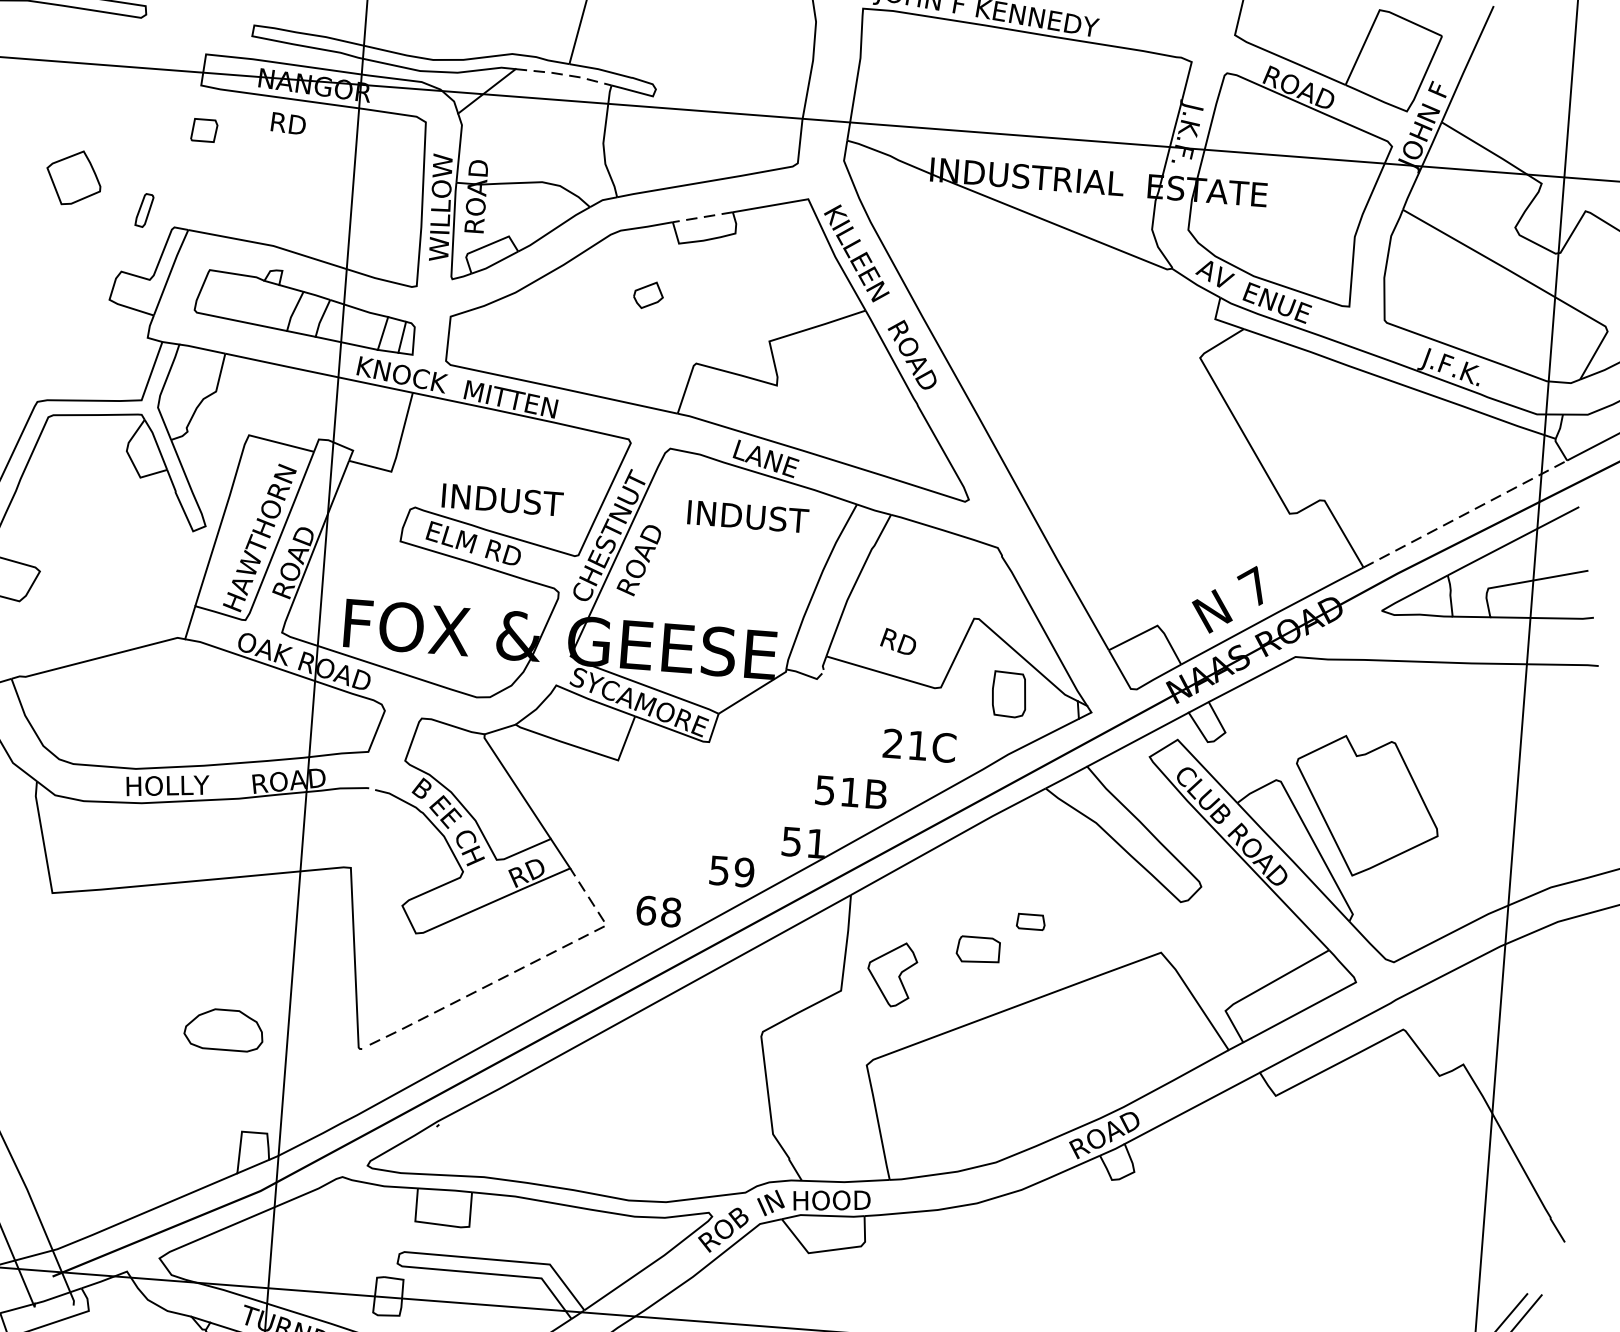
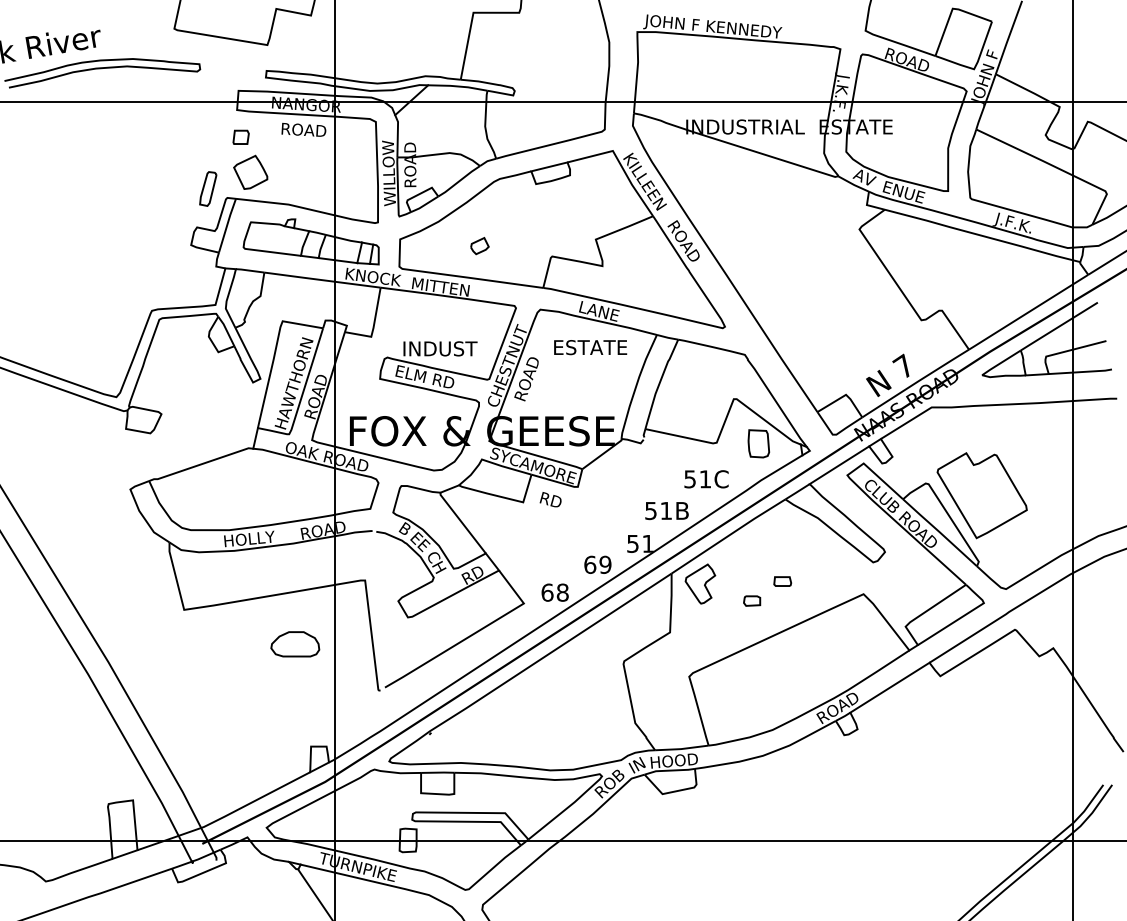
line: (564, 74) -> (458, 86), dashed -> solid
text: (316, 126) -> (309, 129), RD -> ROAD
part: (73, 176) -> (250, 171), moved
part: (144, 209) -> (208, 188), size x1.67
line: (703, 216) -> (549, 166), dashed -> solid
part: (647, 295) -> (479, 246), moved
line: (1465, 514) -> (1028, 312), dashed -> solid
text: (750, 516) -> (592, 347), INDUST -> ESTATE
text: (898, 641) -> (550, 499), moved
text: (891, 744) -> (689, 479), 21C -> 51C
text: (719, 870) -> (590, 564), 59 -> 69
part: (979, 949) -> (752, 600), size x0.62
line: (518, 969) -> (472, 634), dashed -> solid
part: (892, 973) -> (700, 583), moved
part: (224, 1030) -> (295, 644), moved

